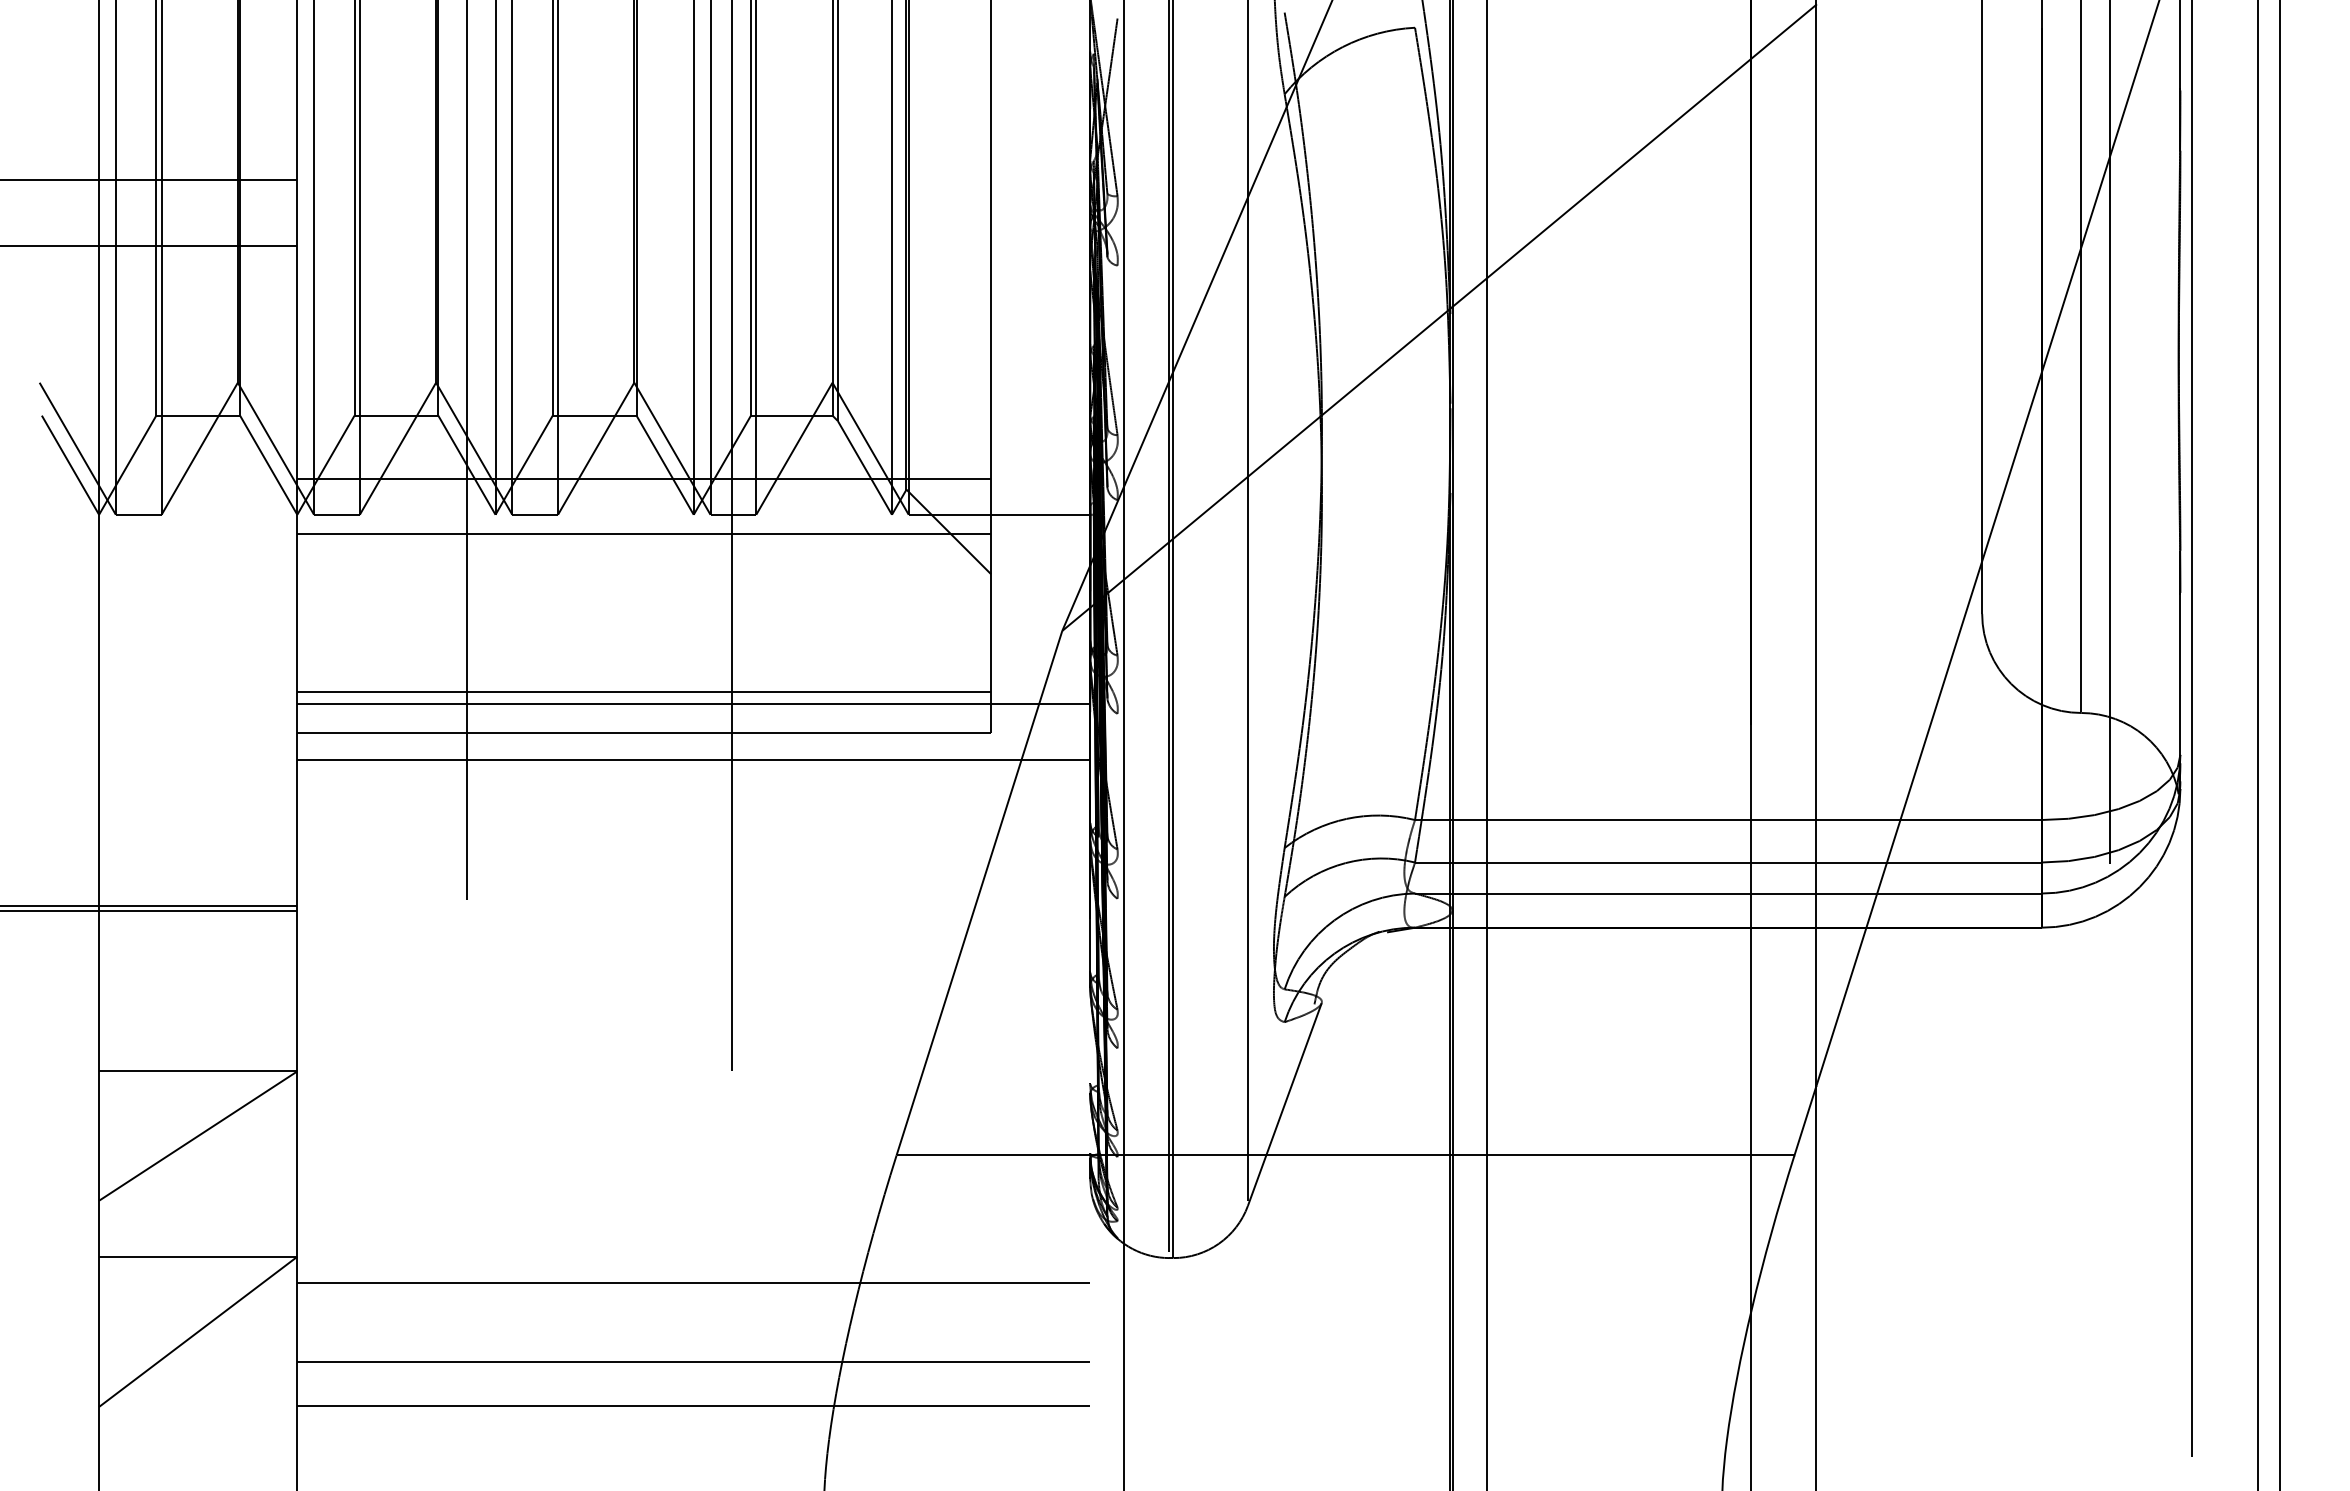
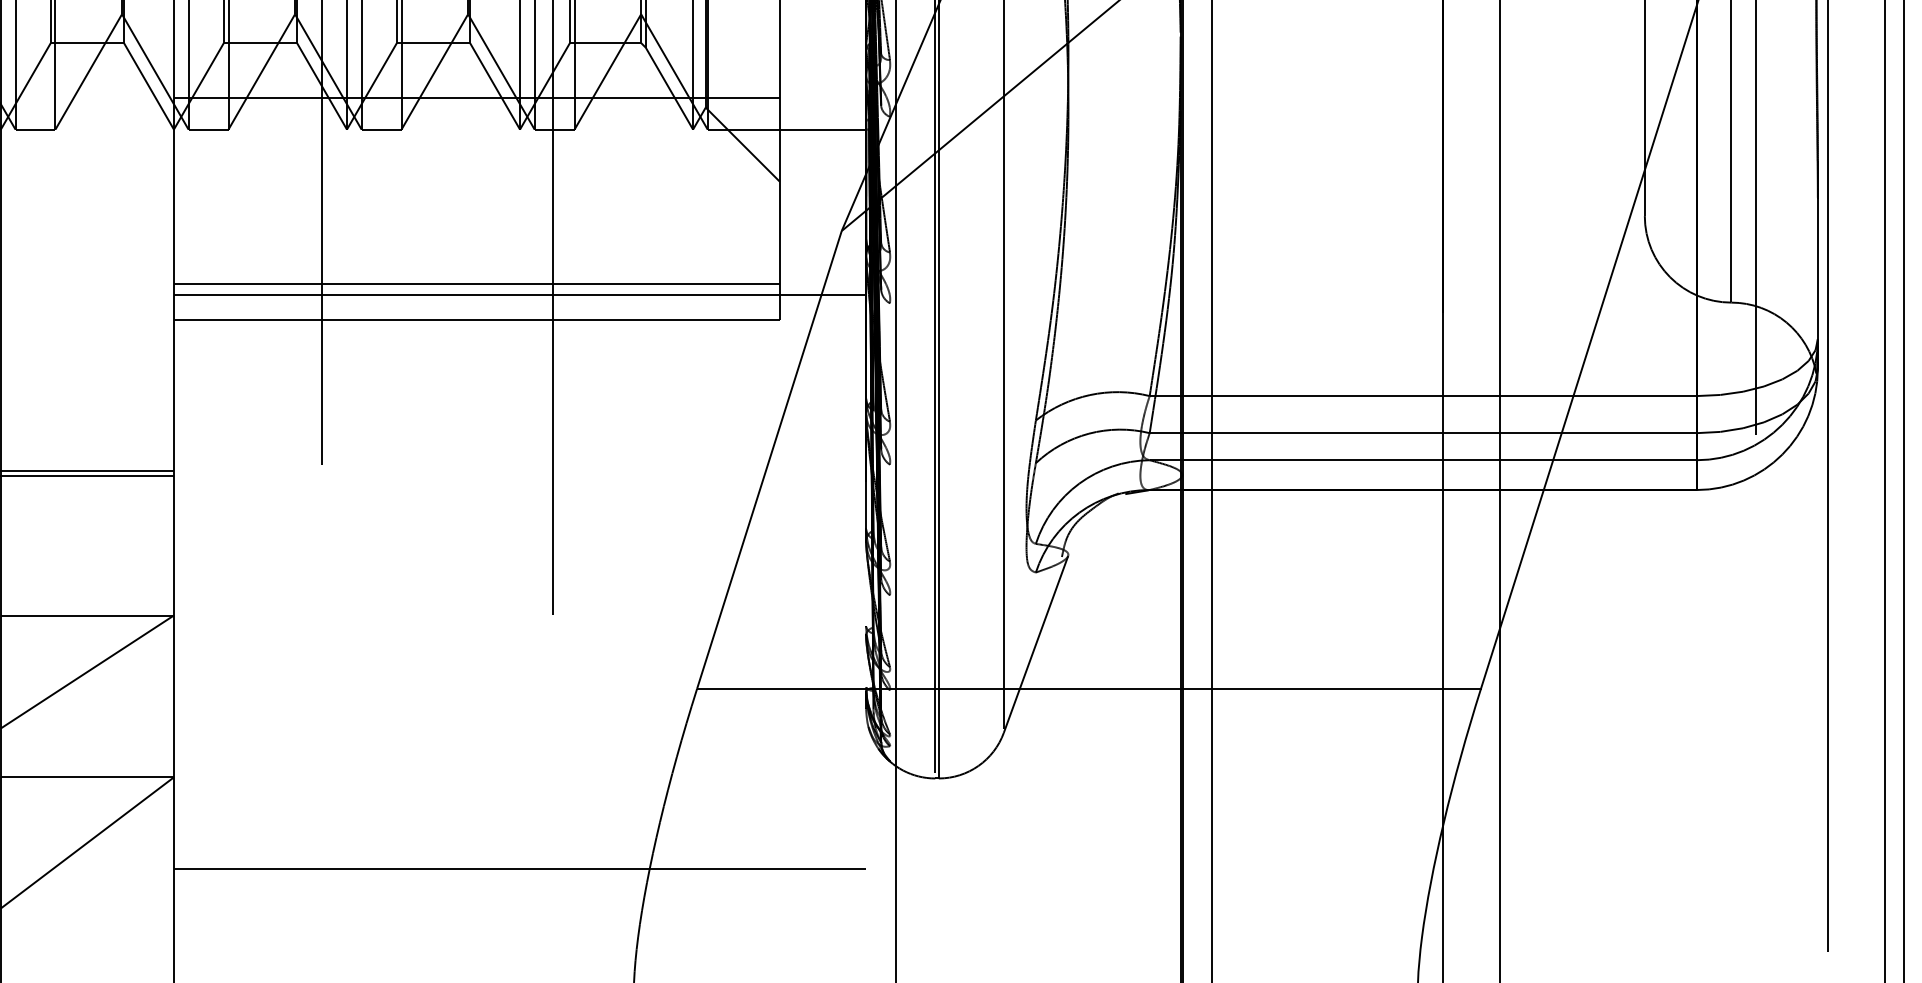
line: (644, 533) -> (477, 145), removed
line: (693, 759) -> (519, 343), removed
line: (693, 1283) -> (519, 800), removed
line: (693, 1405) -> (519, 907), removed

